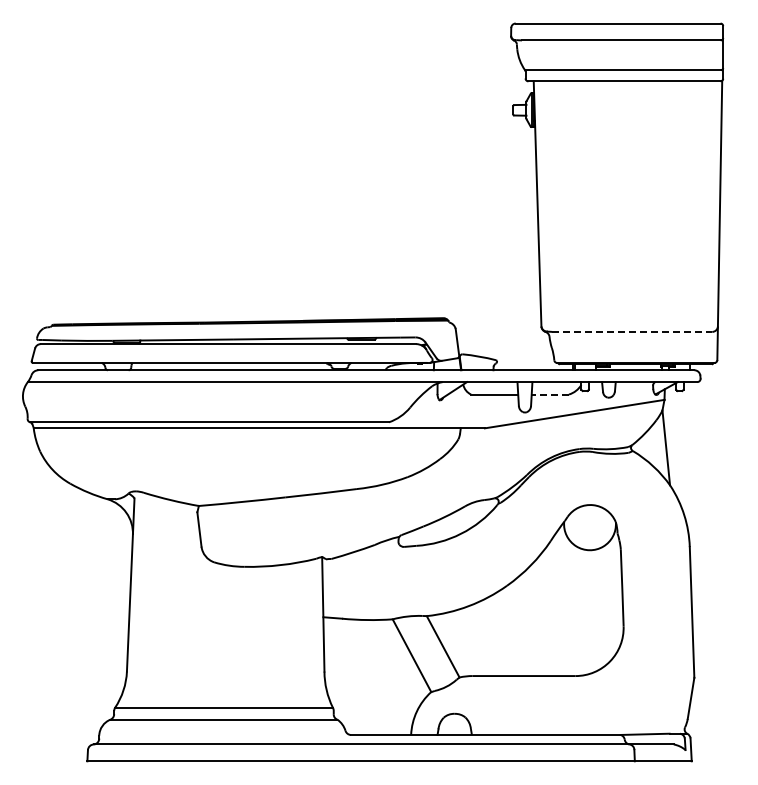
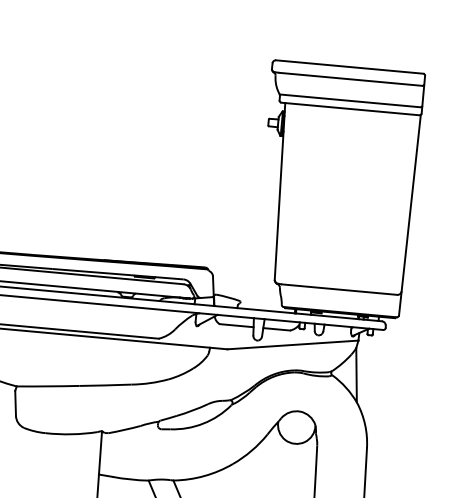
line: (632, 331) -> (339, 289), dashed -> solid
line: (550, 394) -> (276, 329), dashed -> solid

